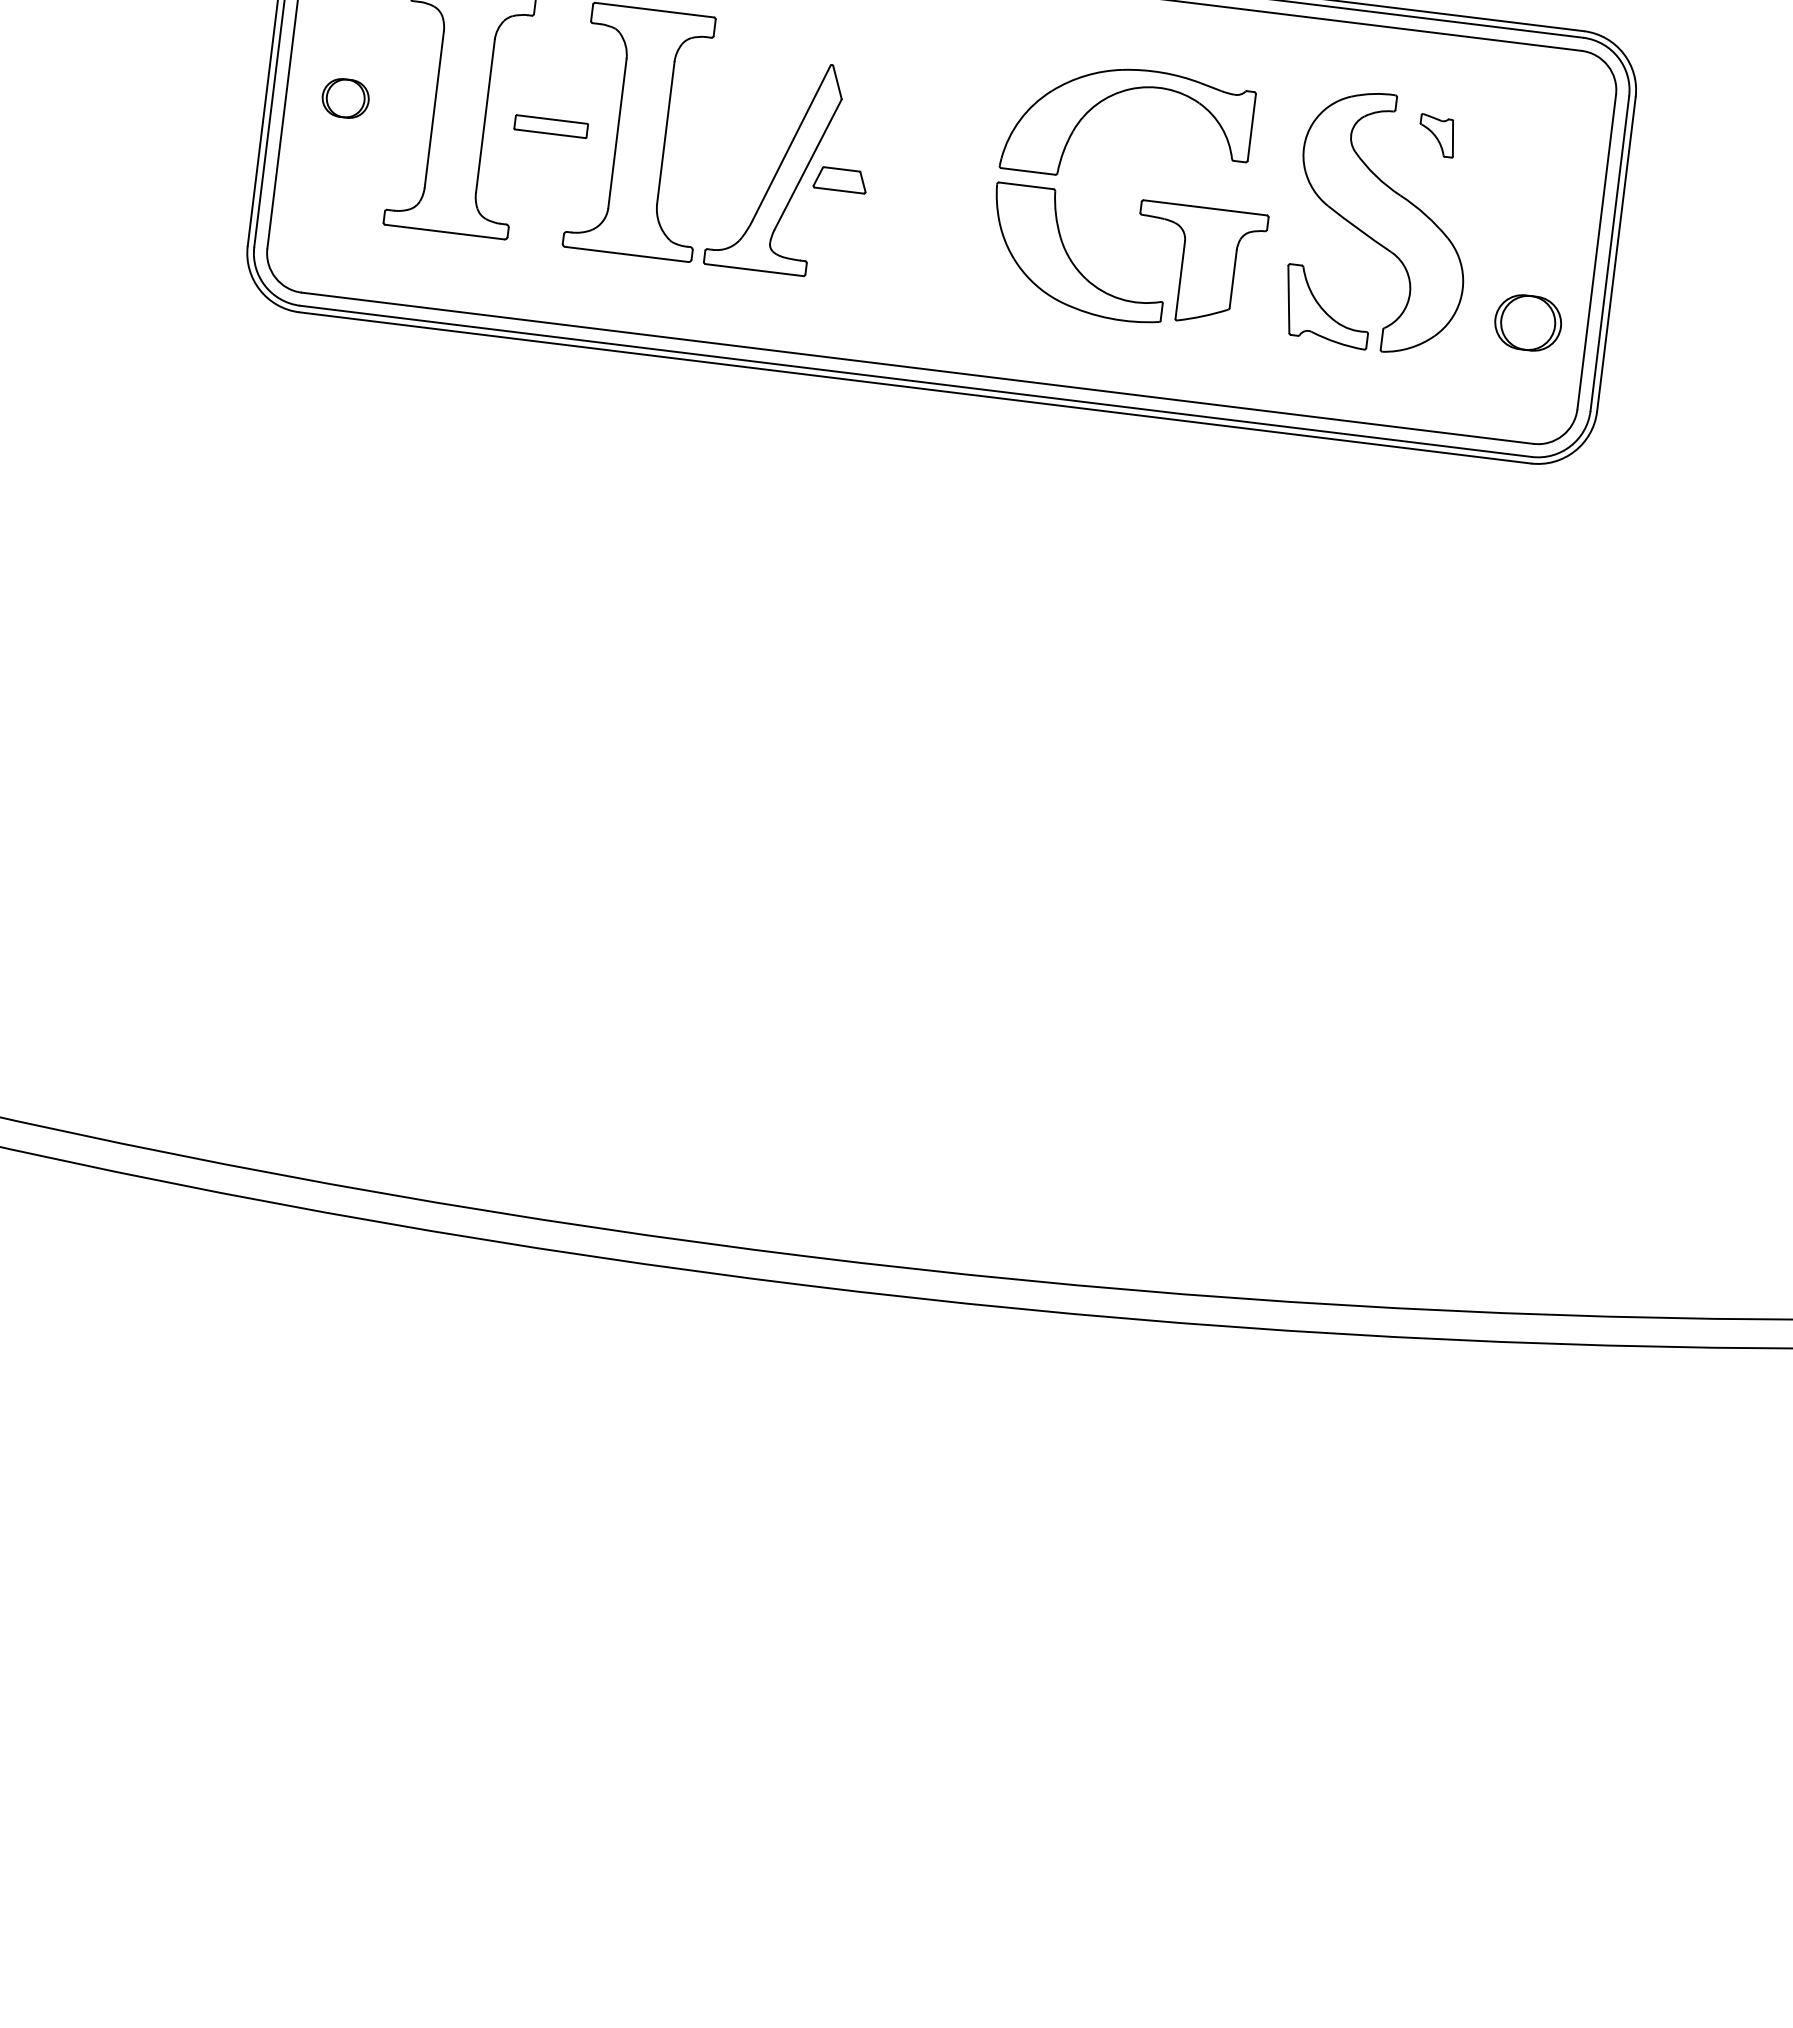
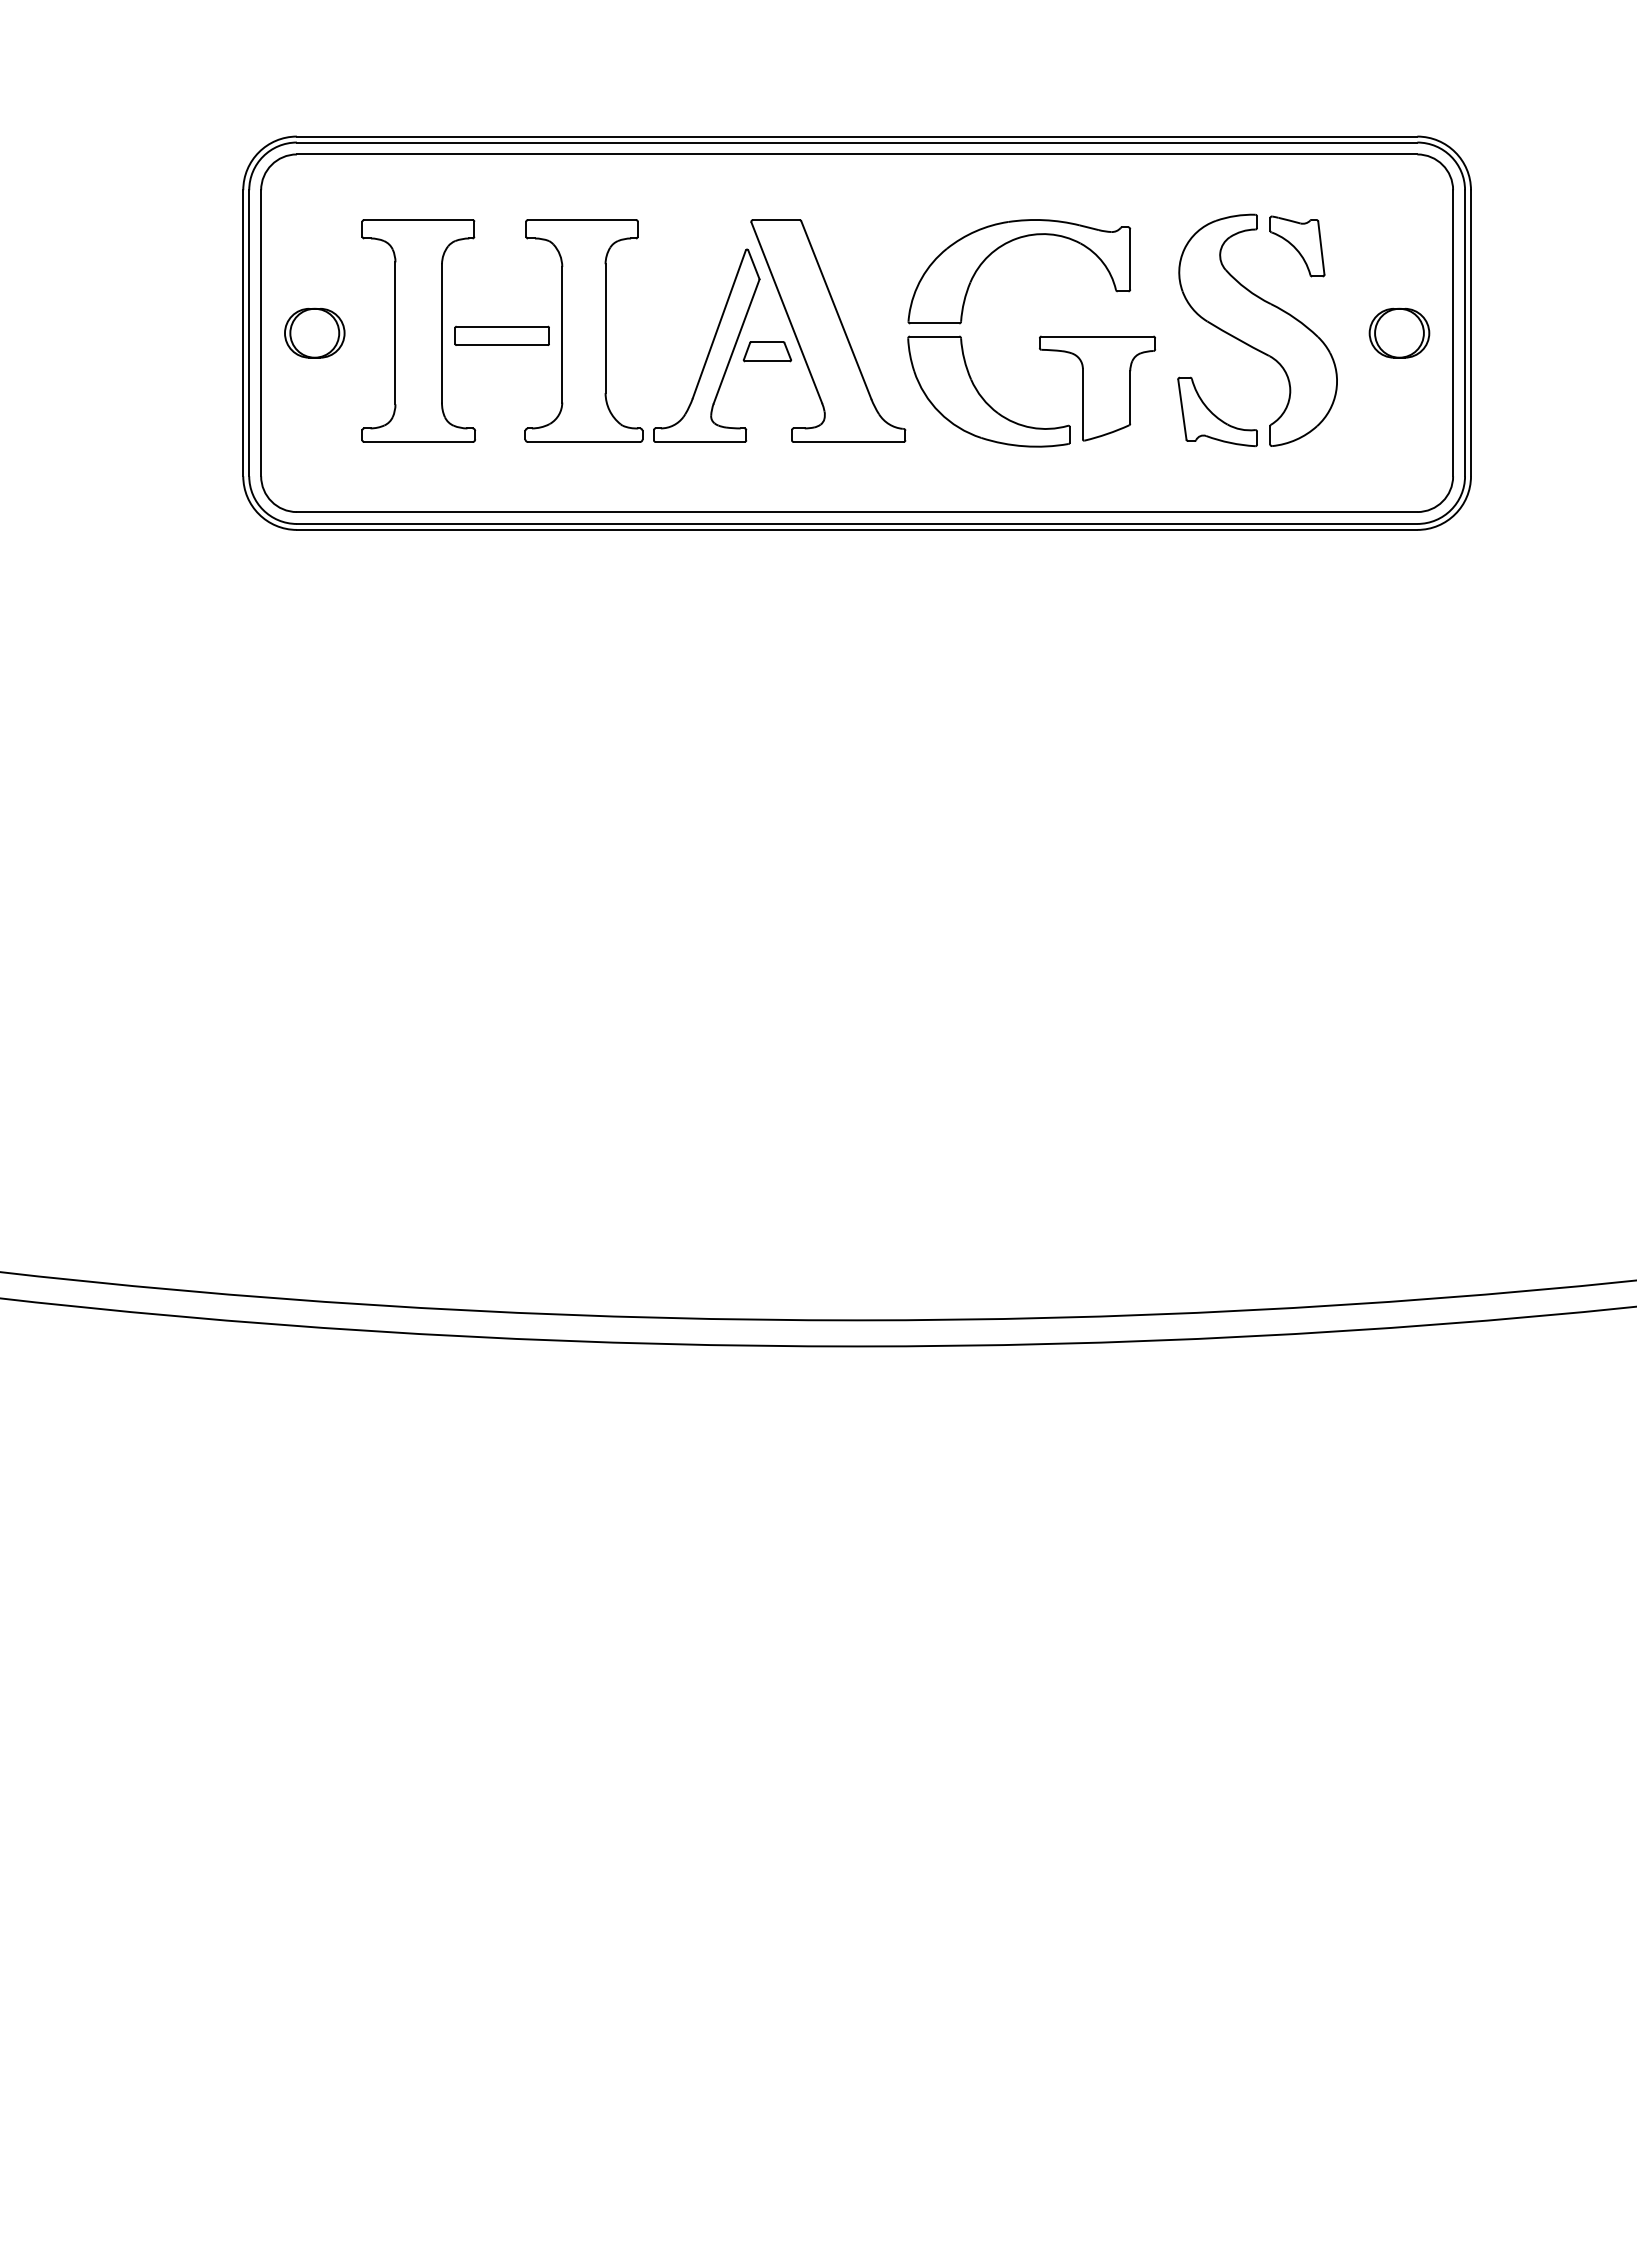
part: (345, 97) -> (314, 332), size x1.43
part: (550, 126) -> (501, 335), size x1.43
part: (1437, 135) -> (1297, 246), size x1.67
part: (910, 164) -> (828, 330), added
part: (1528, 322) -> (1399, 332), moved

